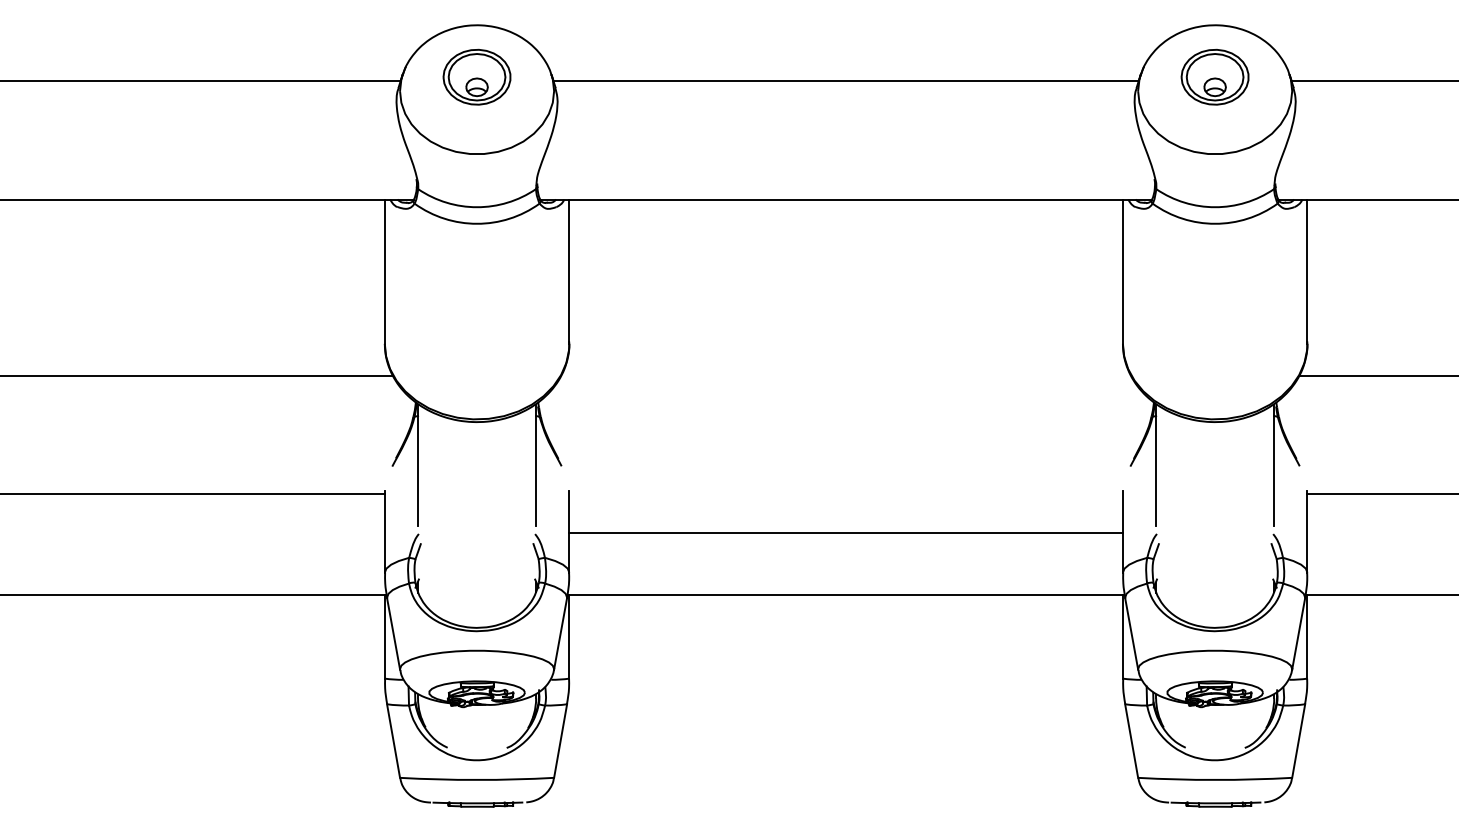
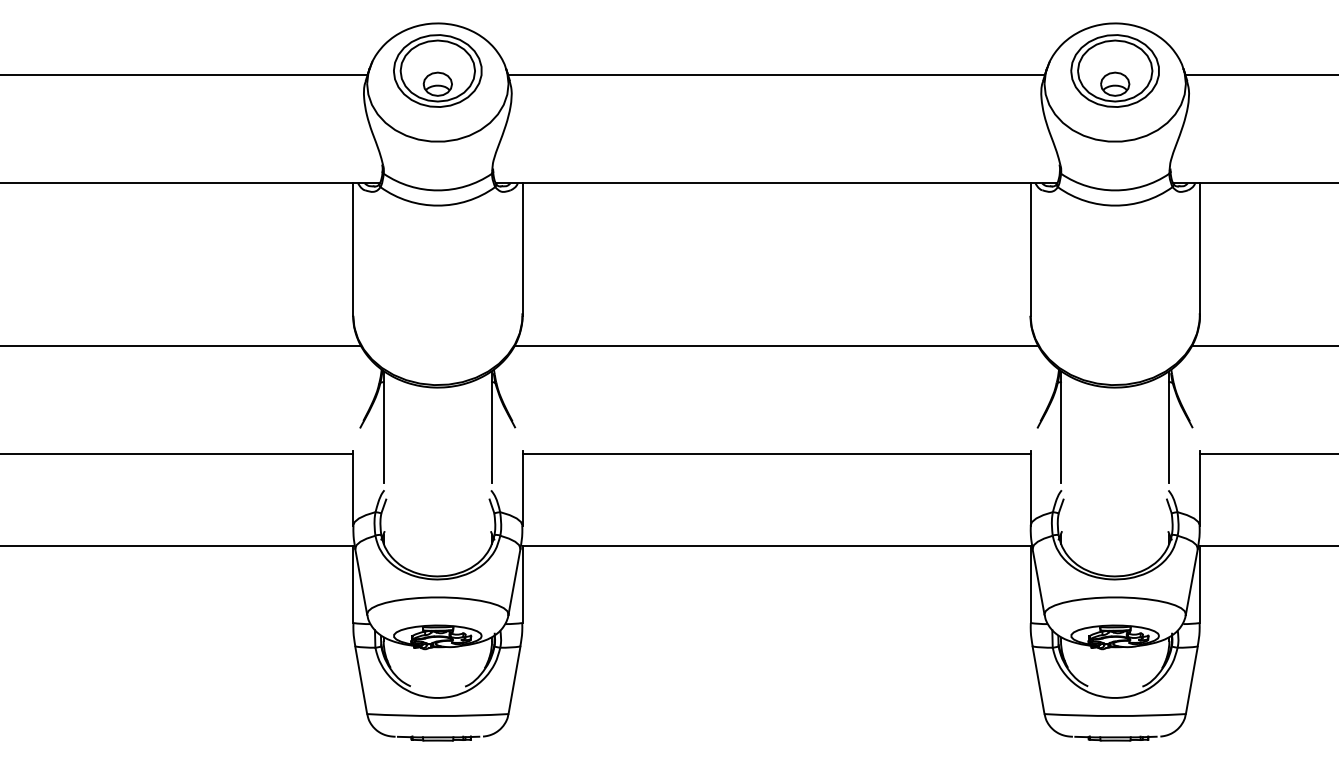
part: (476, 77) -> (437, 71), size x1.43
part: (1214, 77) -> (1114, 71), size x1.43
line: (845, 376) -> (775, 345), added
line: (845, 533) -> (775, 454), moved

